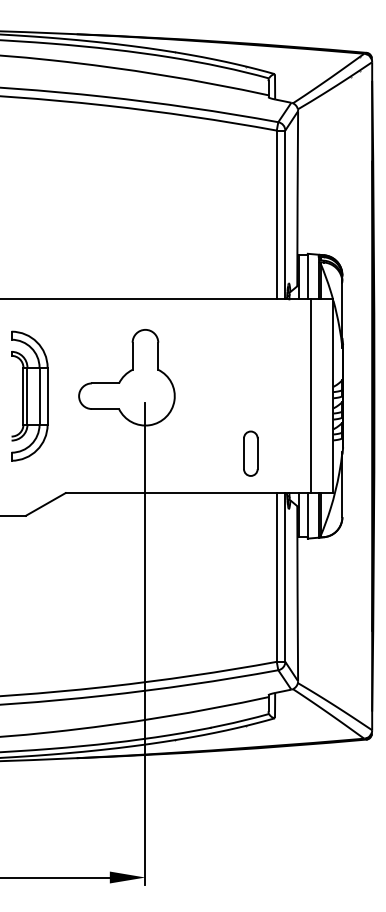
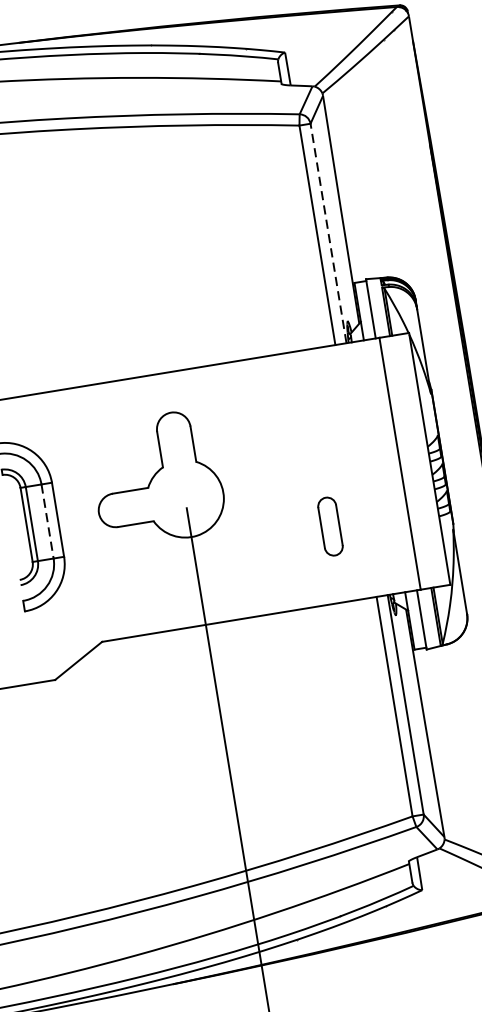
line: (285, 214) -> (328, 232), solid -> dashed
line: (39, 396) -> (47, 521), solid -> dashed
part: (250, 453) -> (330, 526), moved

